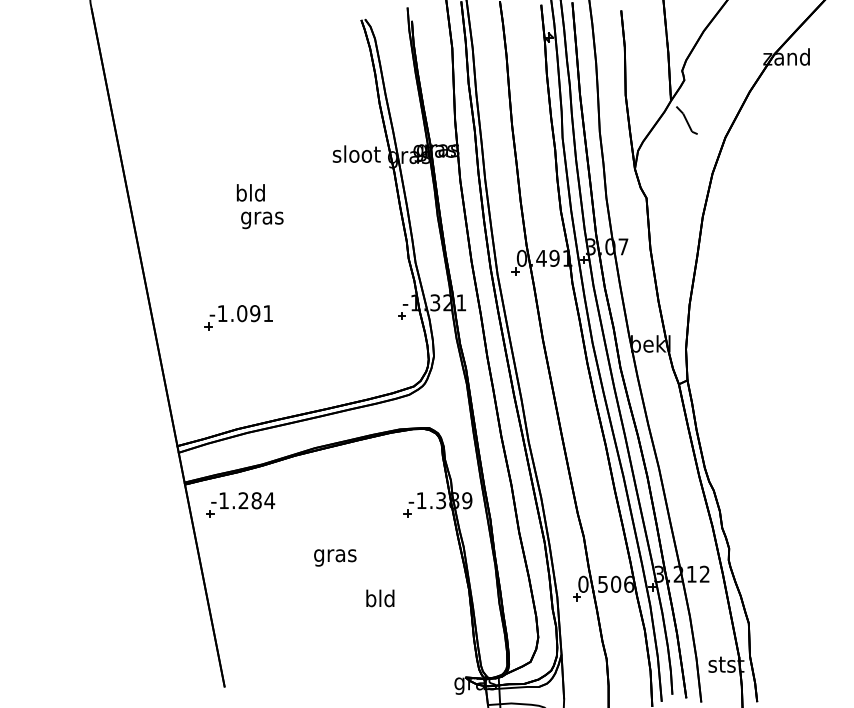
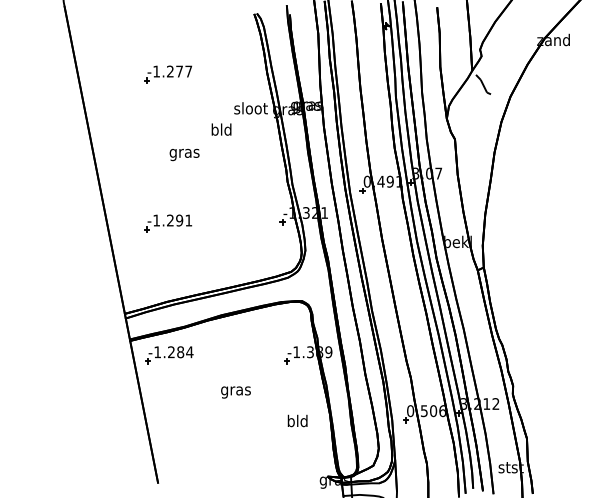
part: (239, 106) -> (168, 74), added
text: (250, 192) -> (221, 129), moved
text: (242, 313) -> (170, 220), -1.091 -> -1.291
text: (380, 597) -> (297, 420), moved

